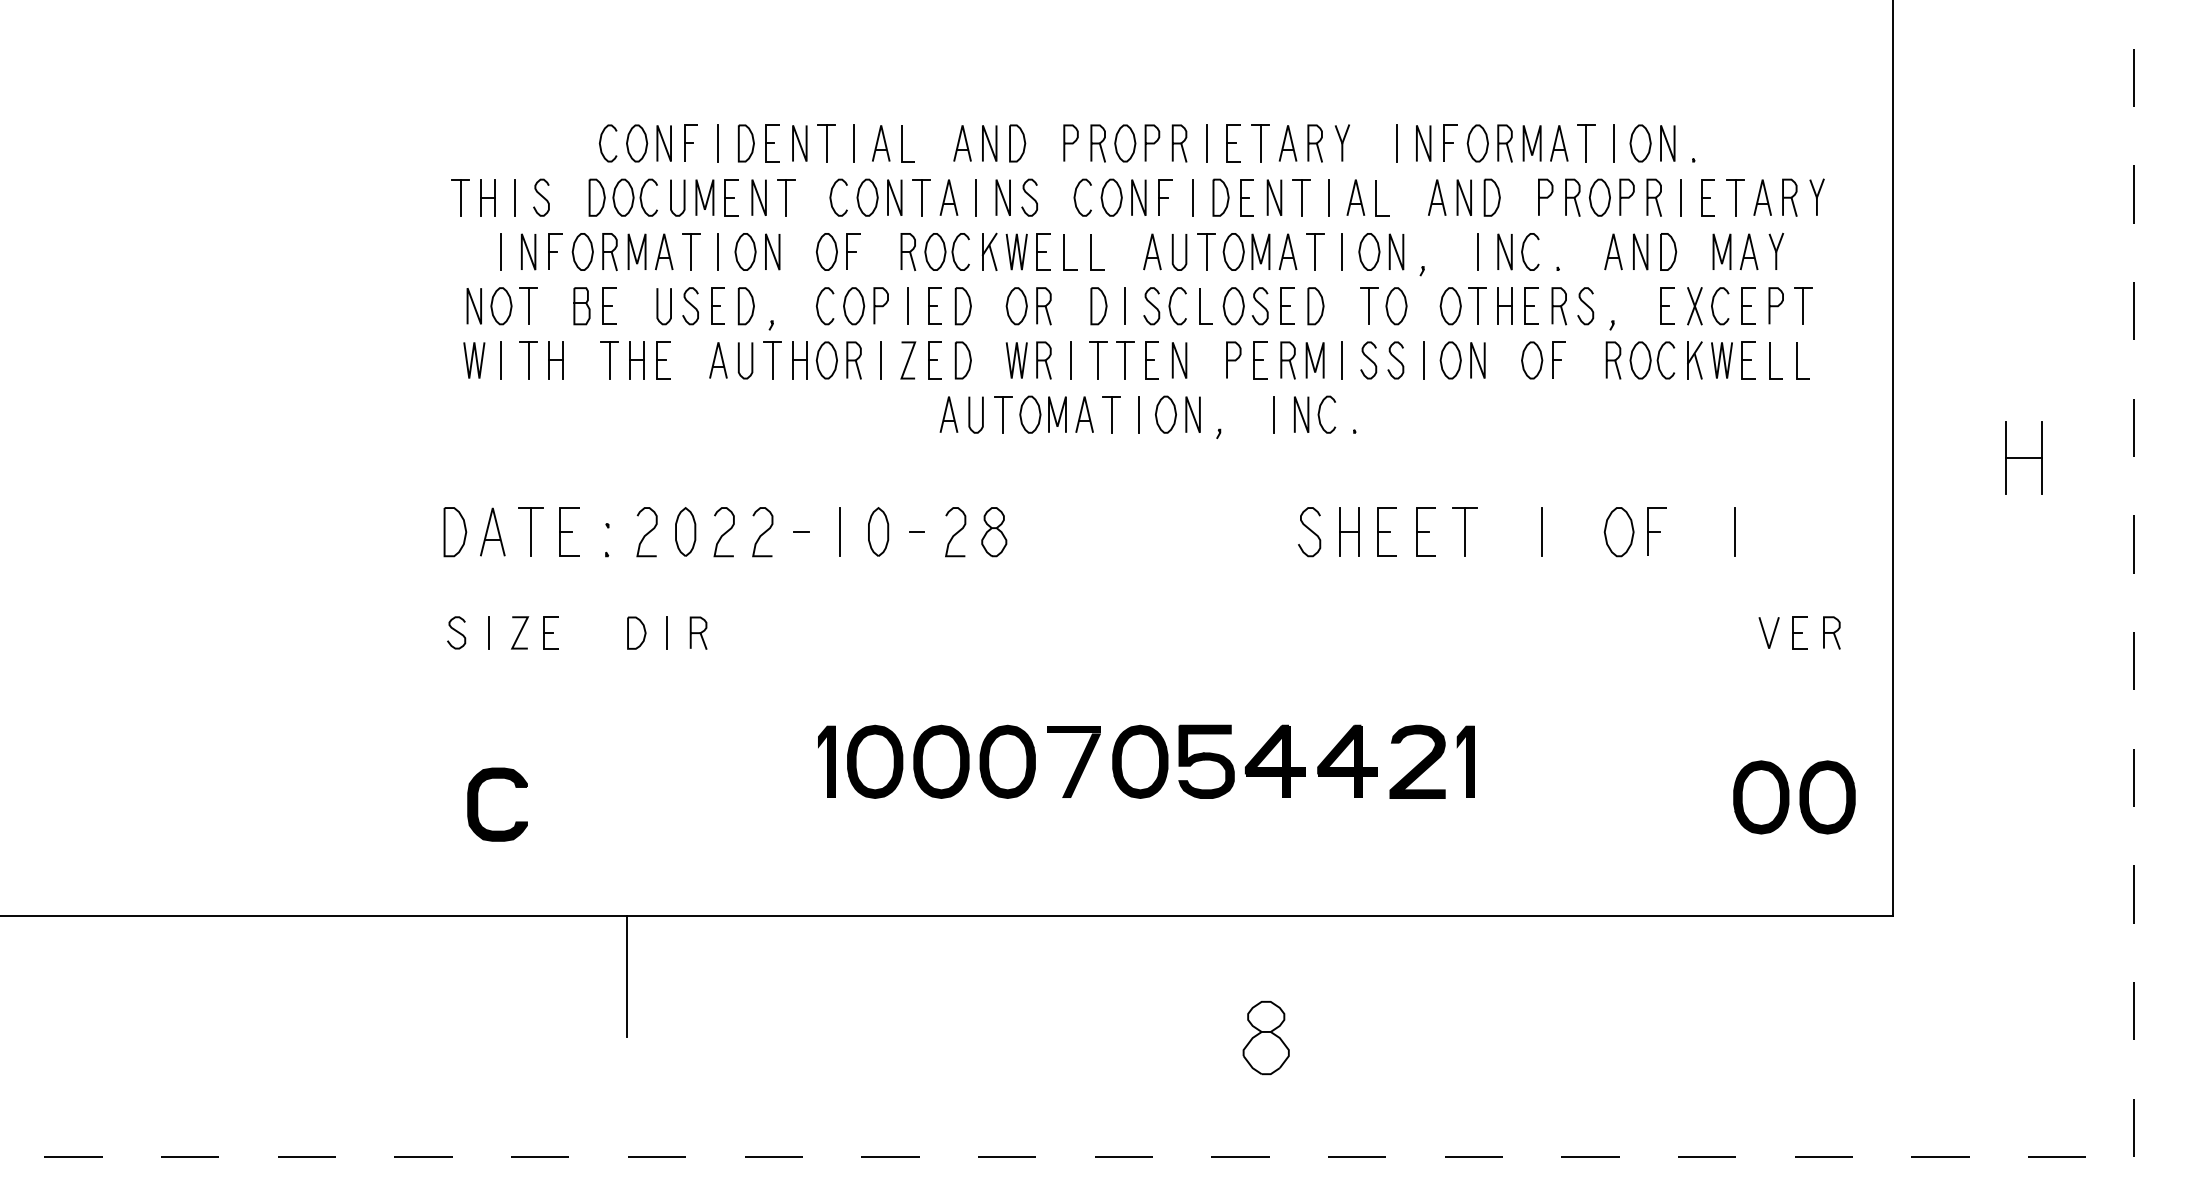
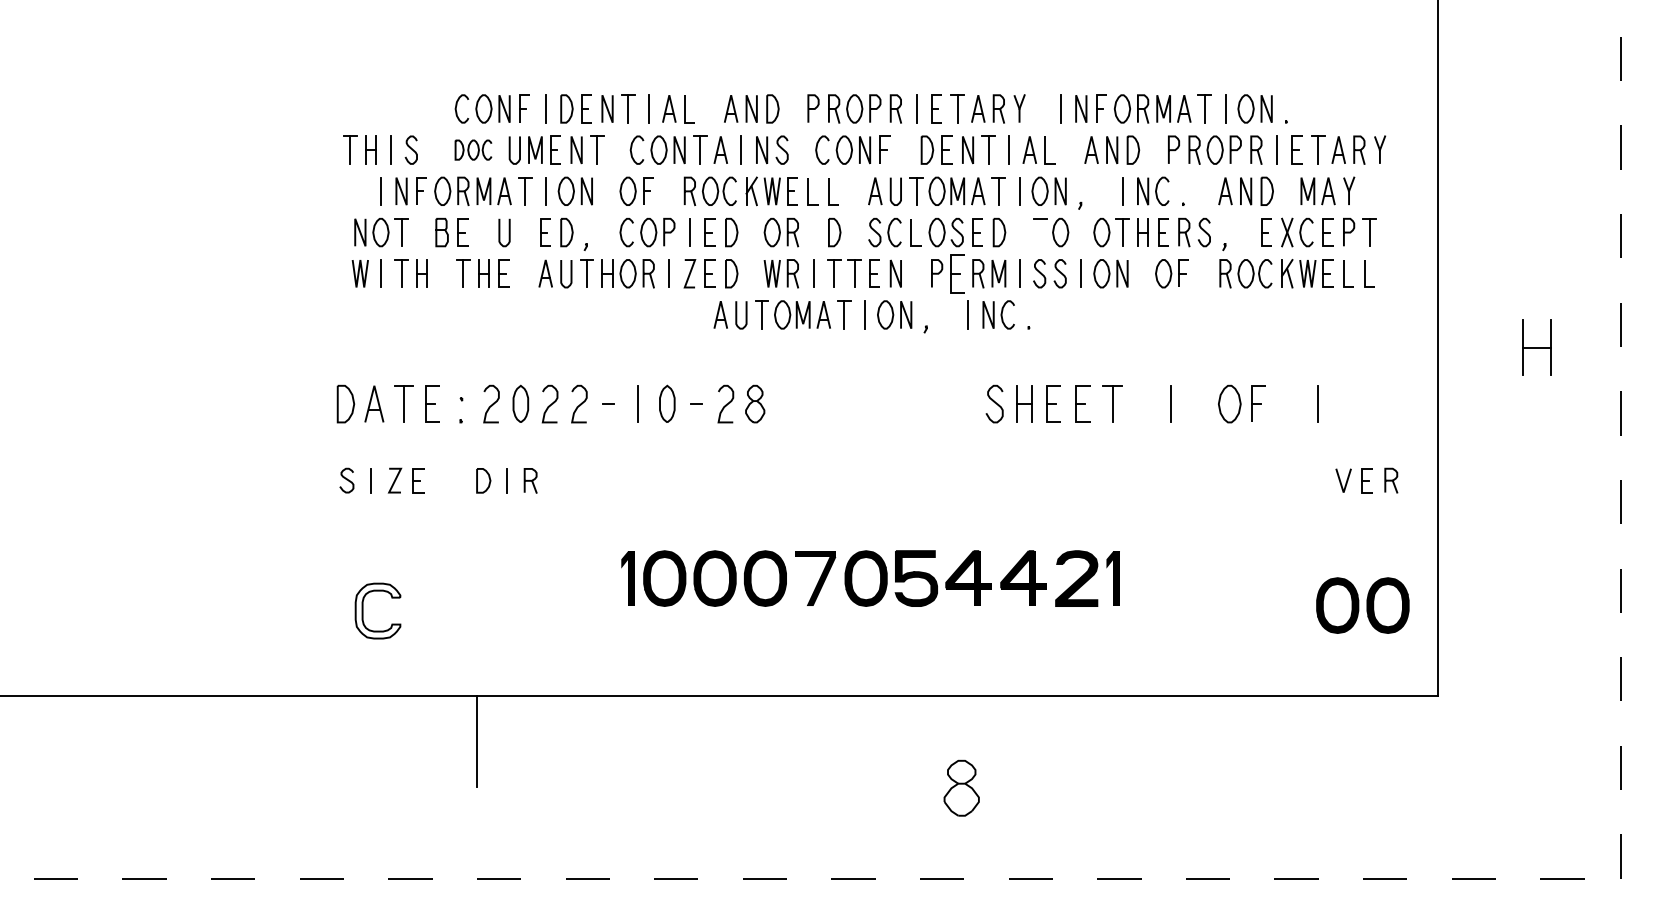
part: (623, 196) -> (473, 149), size x0.7
line: (1193, 196) -> (906, 149), removed
curve: (690, 306) -> (524, 232), removed
line: (1125, 306) -> (854, 232), removed
line: (1369, 306) -> (1040, 232), removed
part: (1260, 360) -> (957, 273), size x1.4
fill: (496, 803) -> (377, 610), removed

